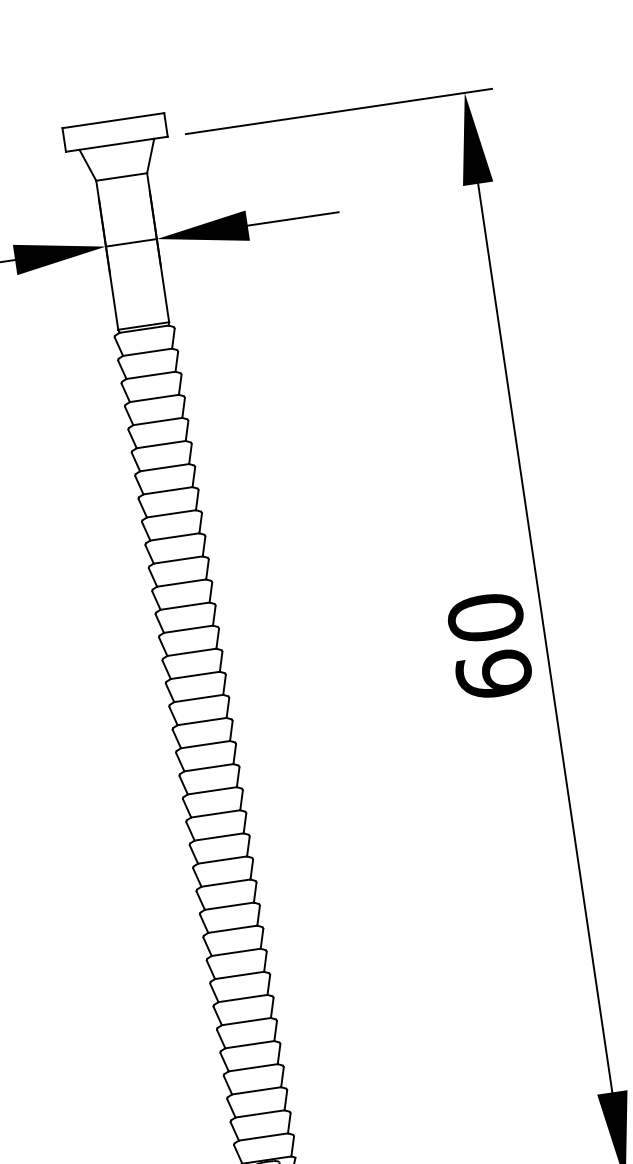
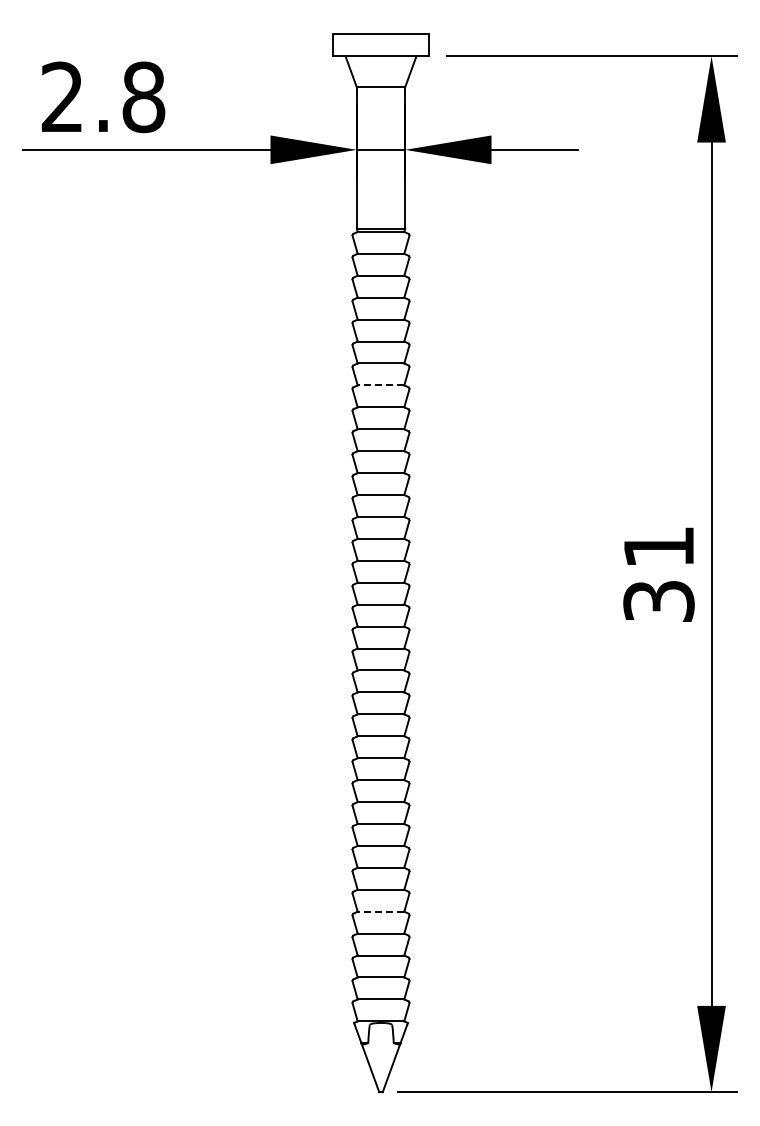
line: (167, 490) -> (380, 385), solid -> dashed
text: (489, 645) -> (658, 573), 60 -> 31
line: (249, 1044) -> (380, 911), solid -> dashed

